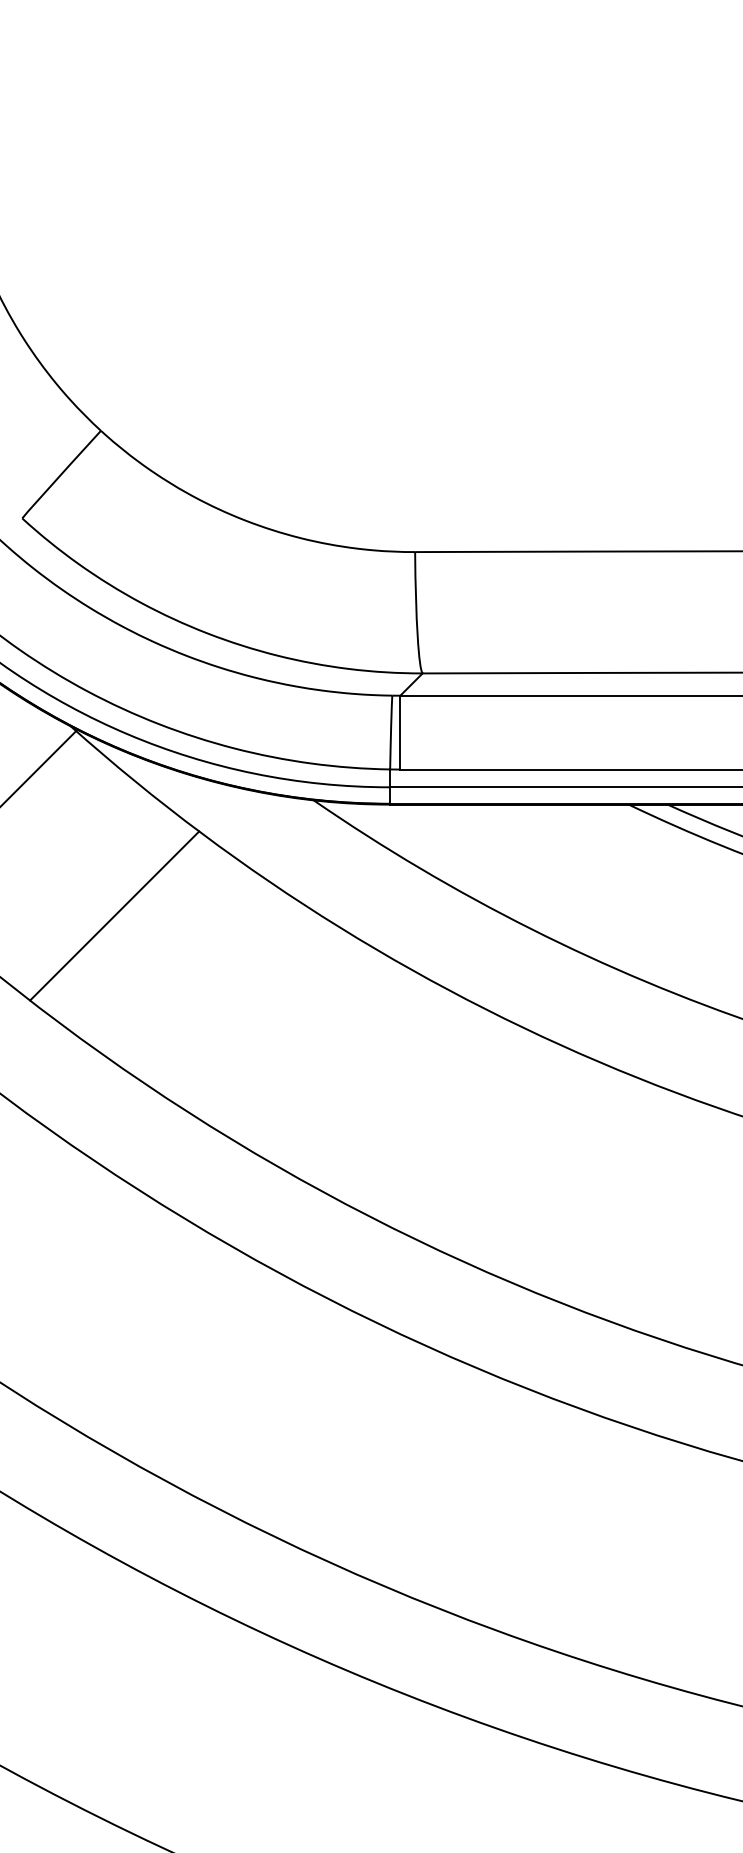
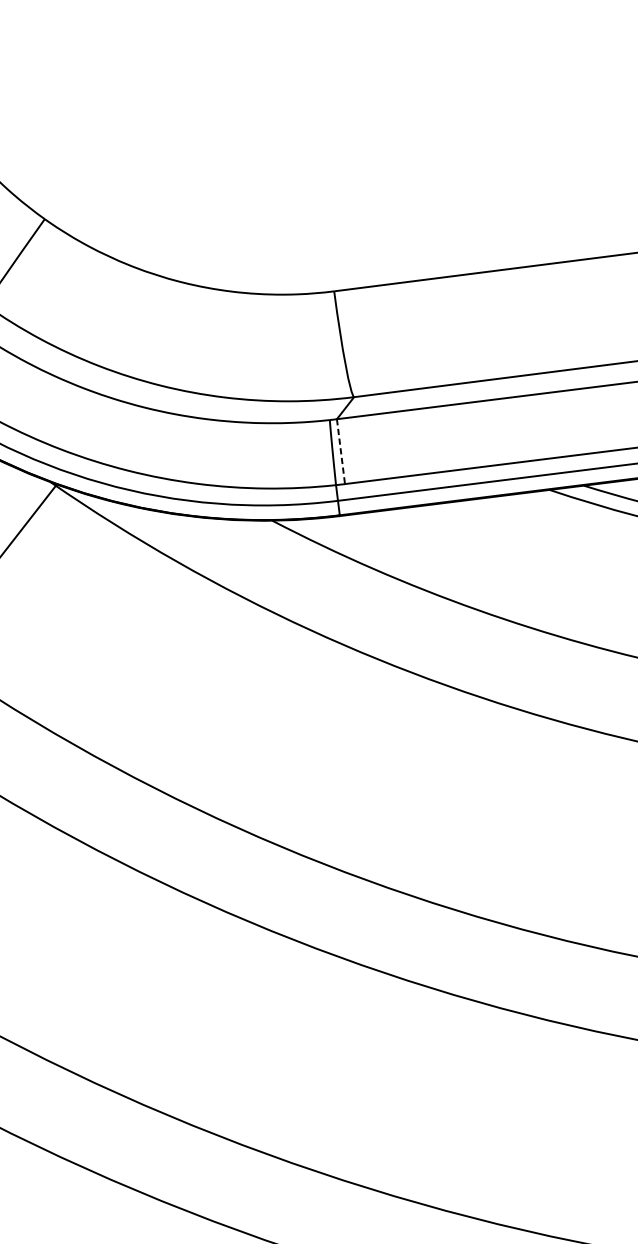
line: (400, 732) -> (341, 451), solid -> dashed
line: (114, 915) -> (109, 643), removed

